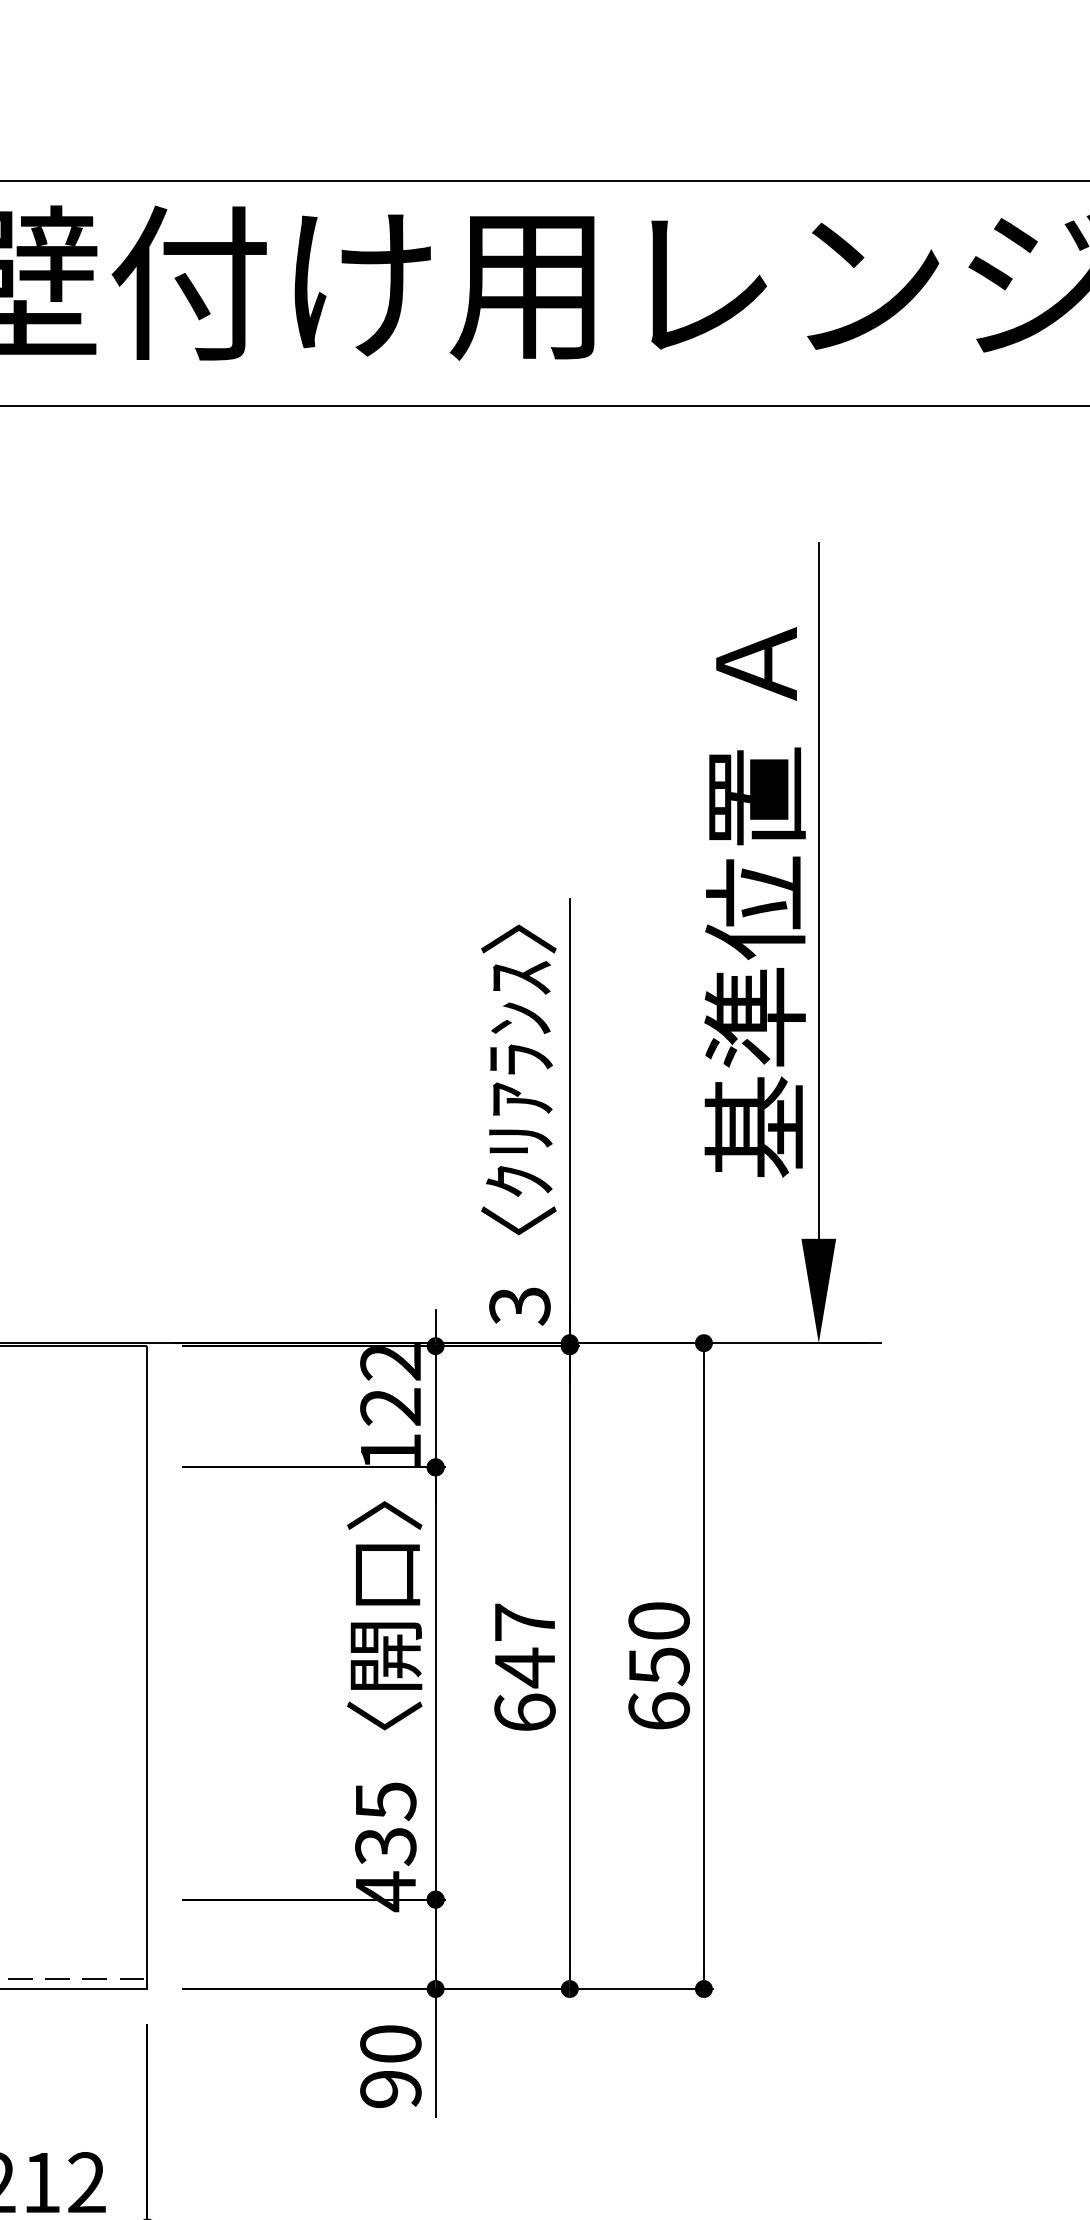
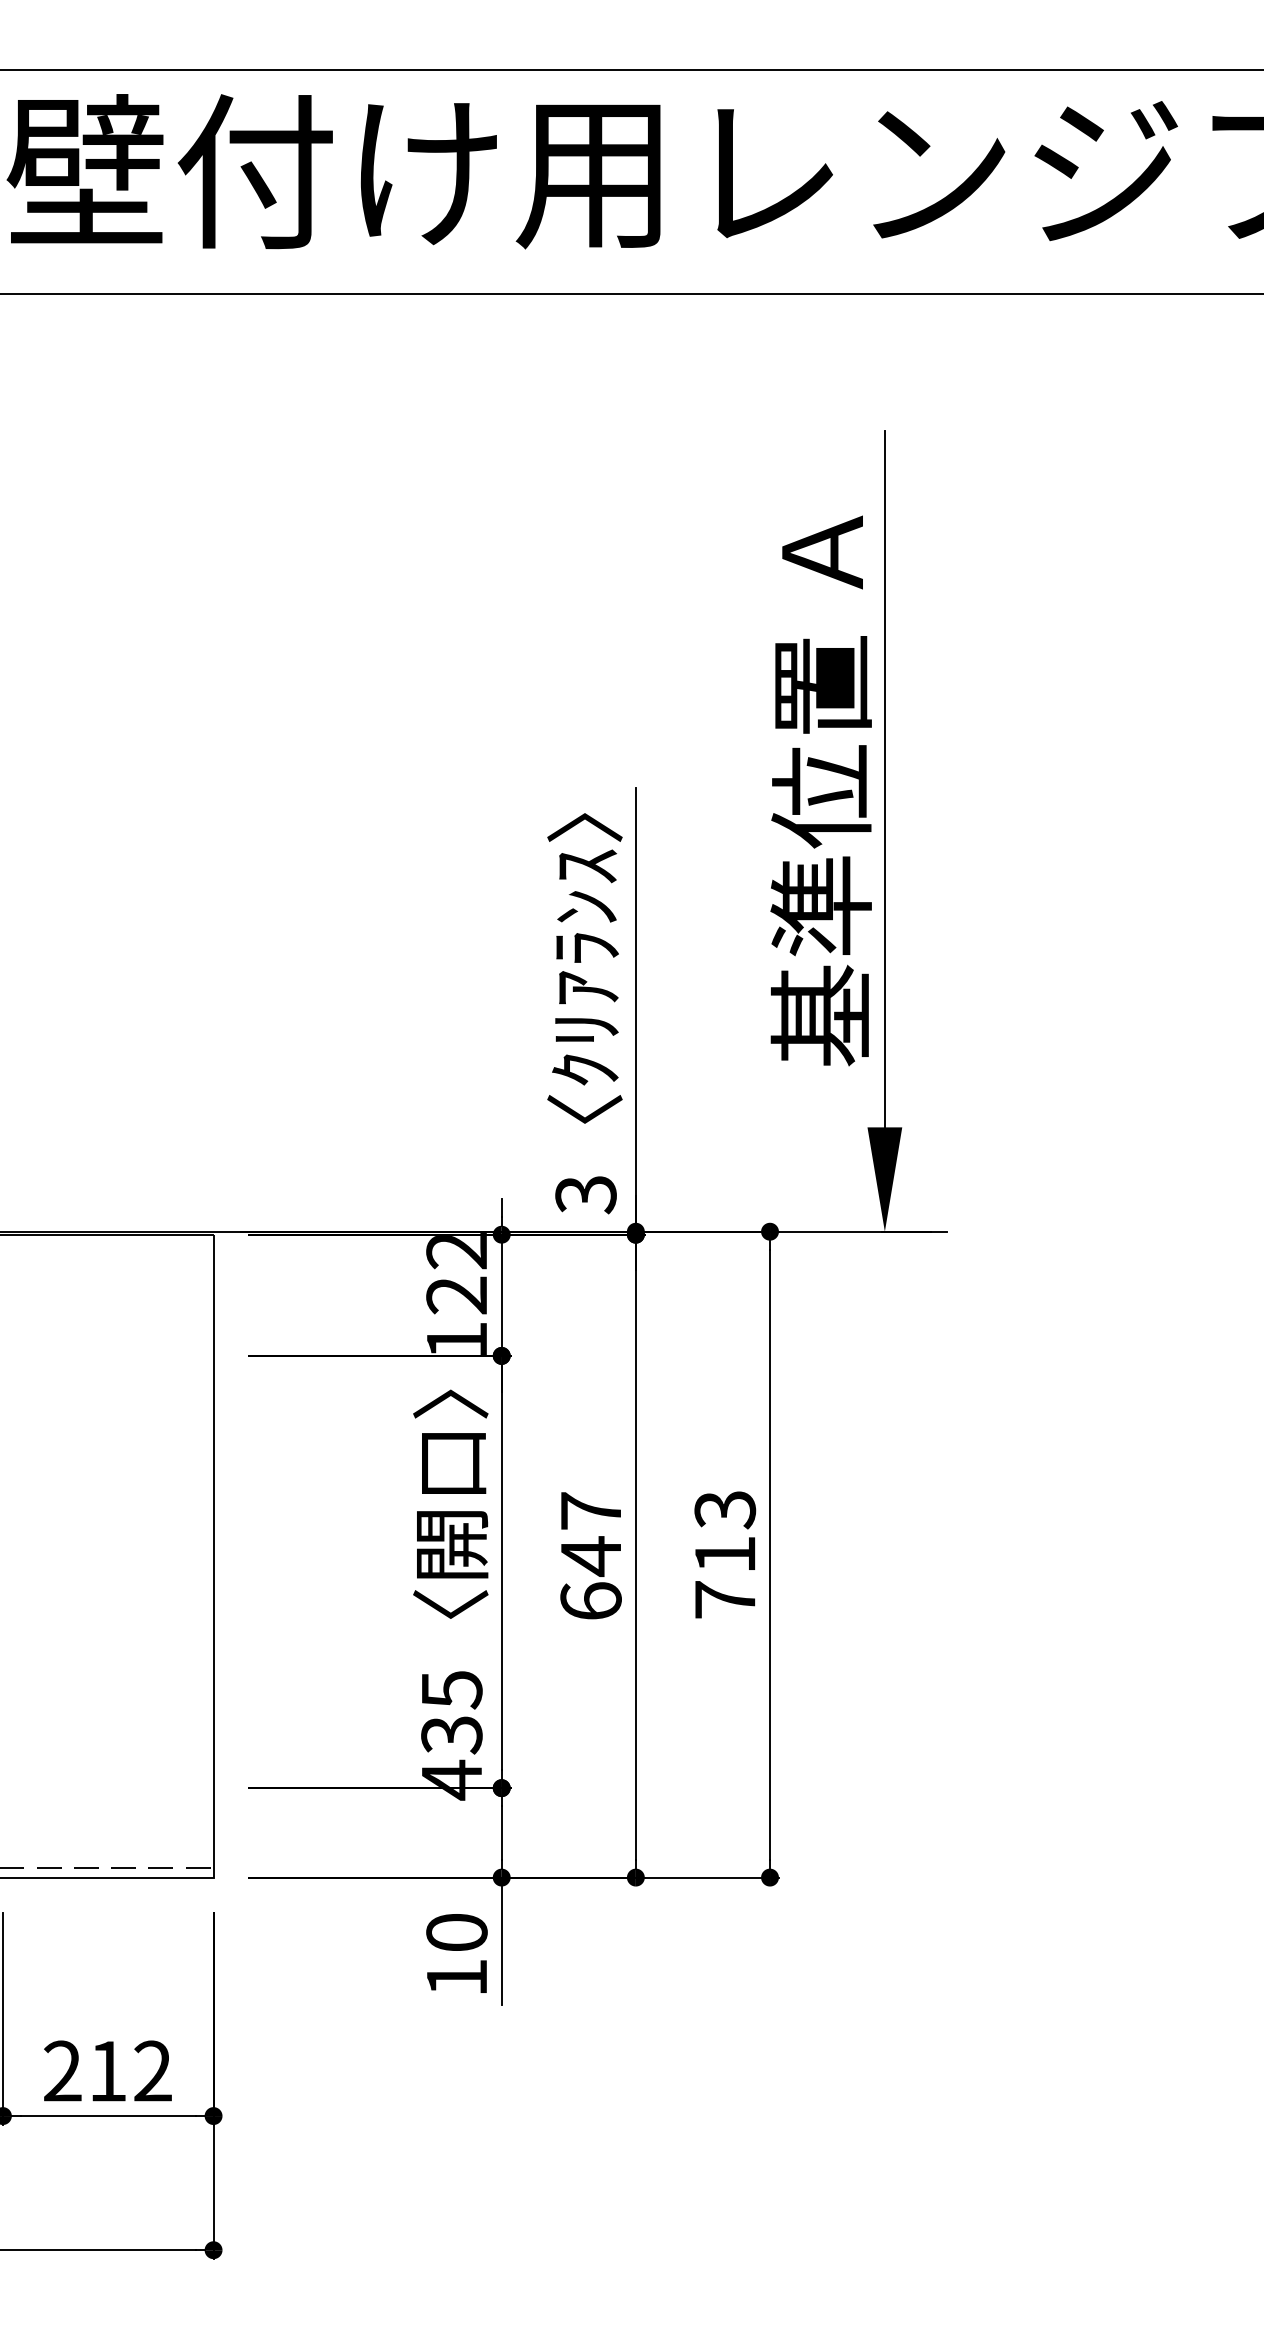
text: (659, 1665) -> (725, 1554), 650 -> 713
text: (390, 2088) -> (456, 1977), 90 -> 10

